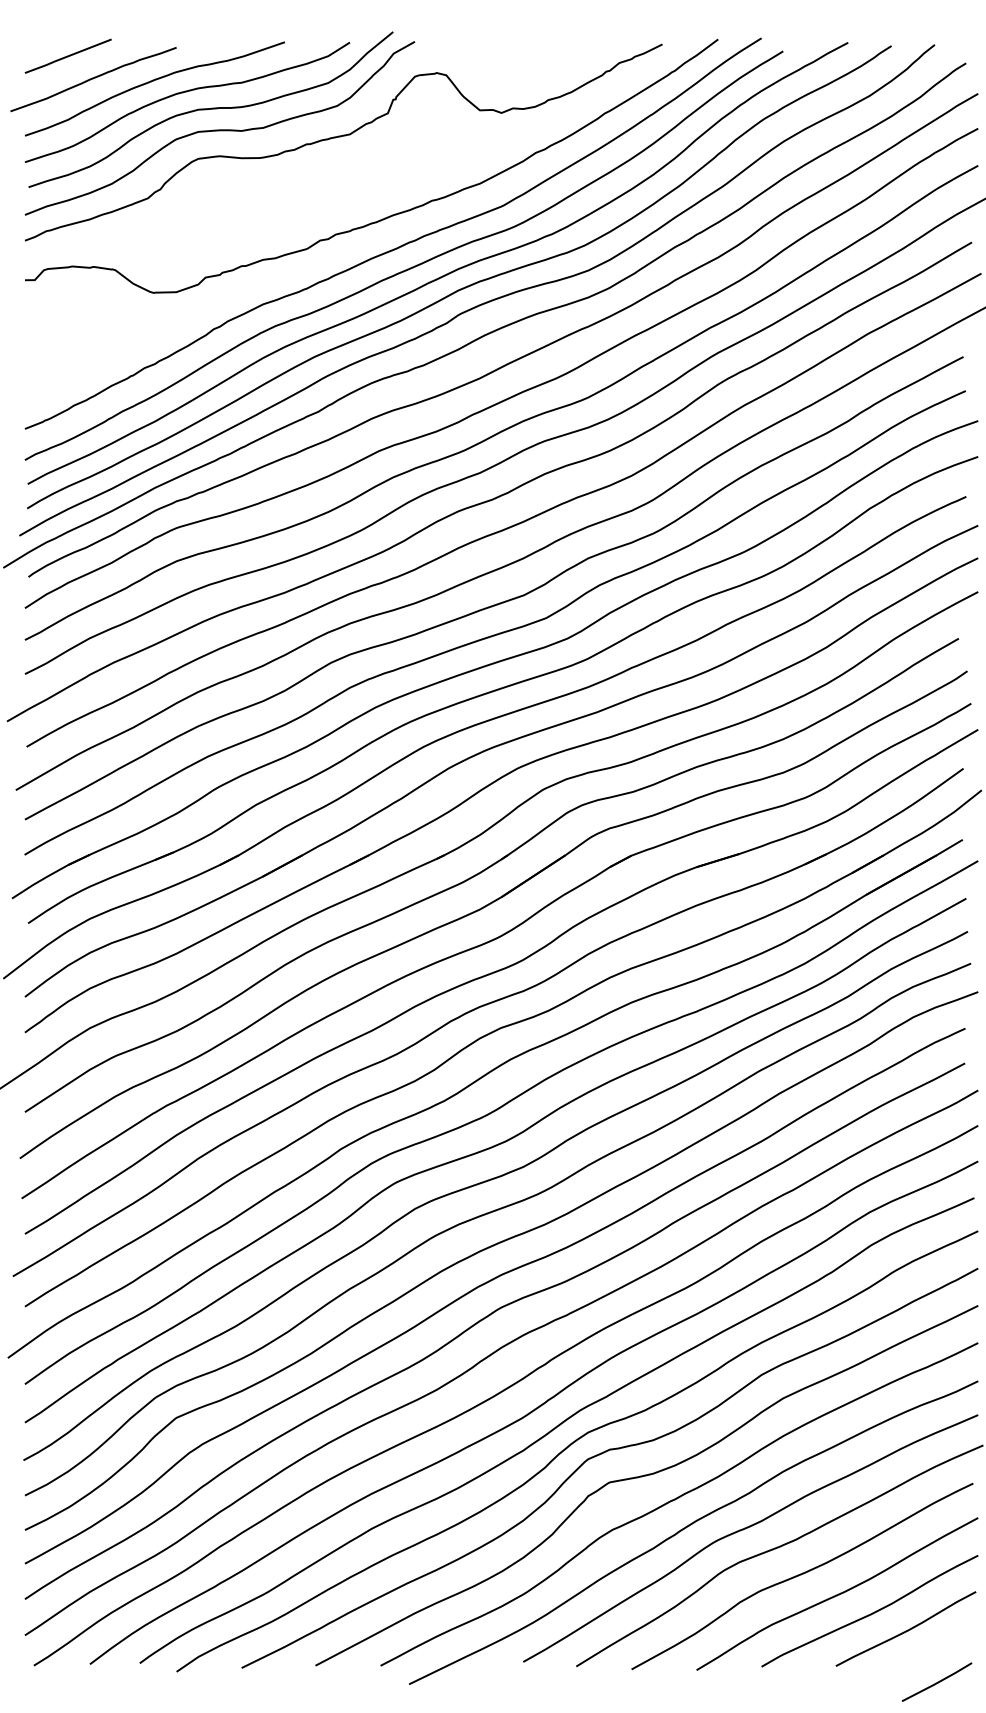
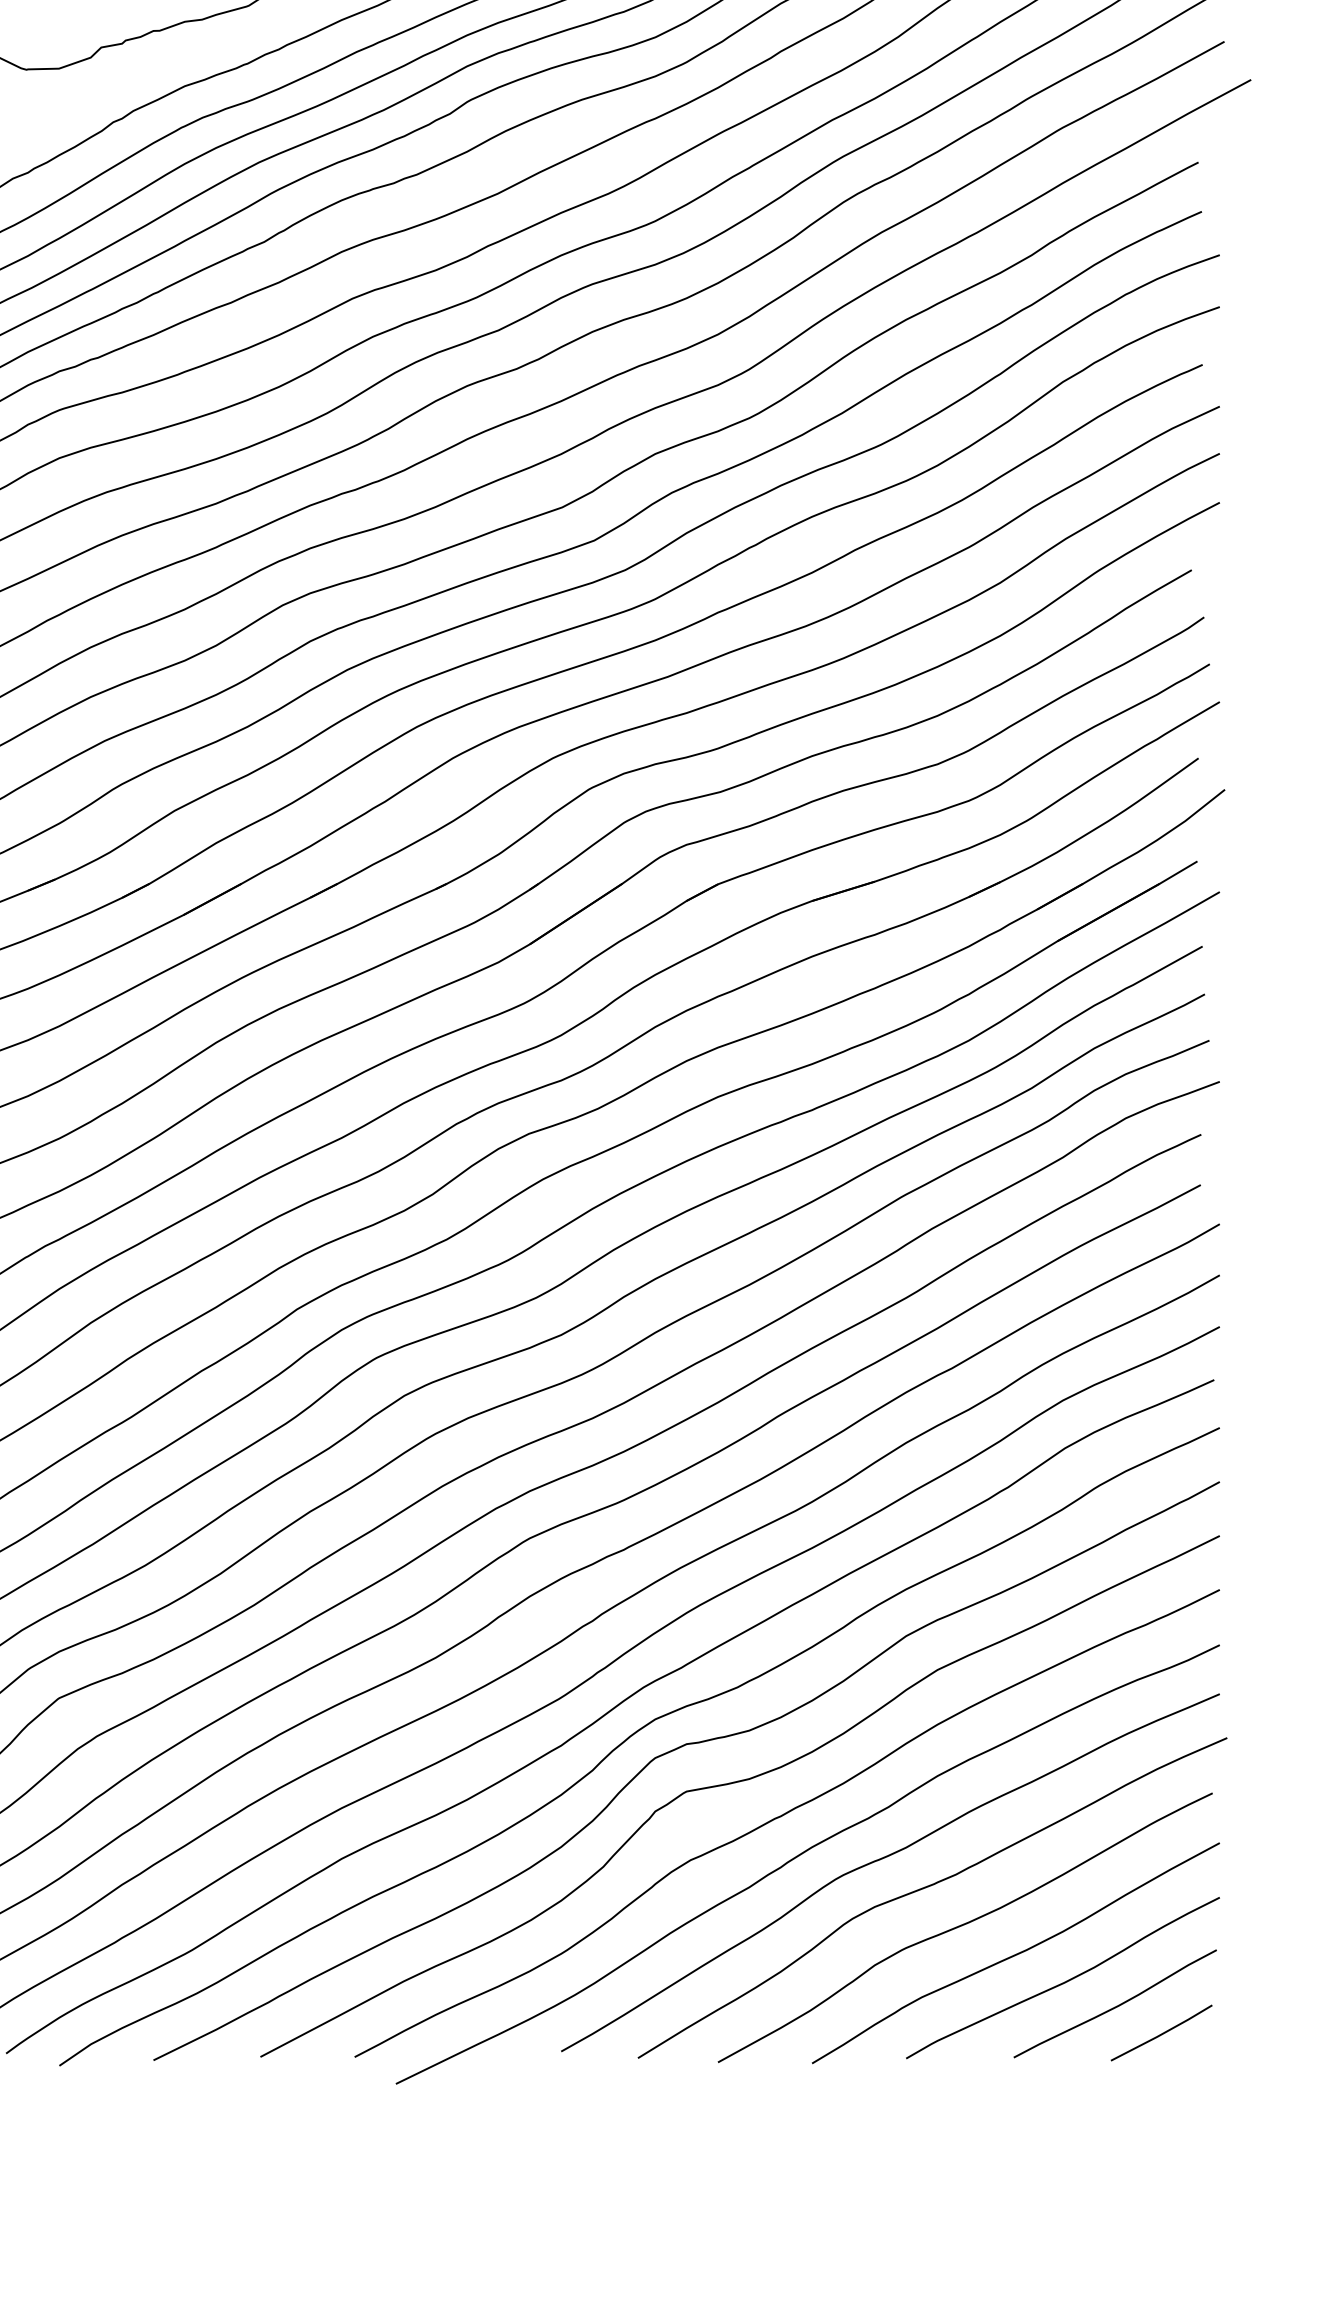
line: (937, 1681) -> (1162, 2032), moved

